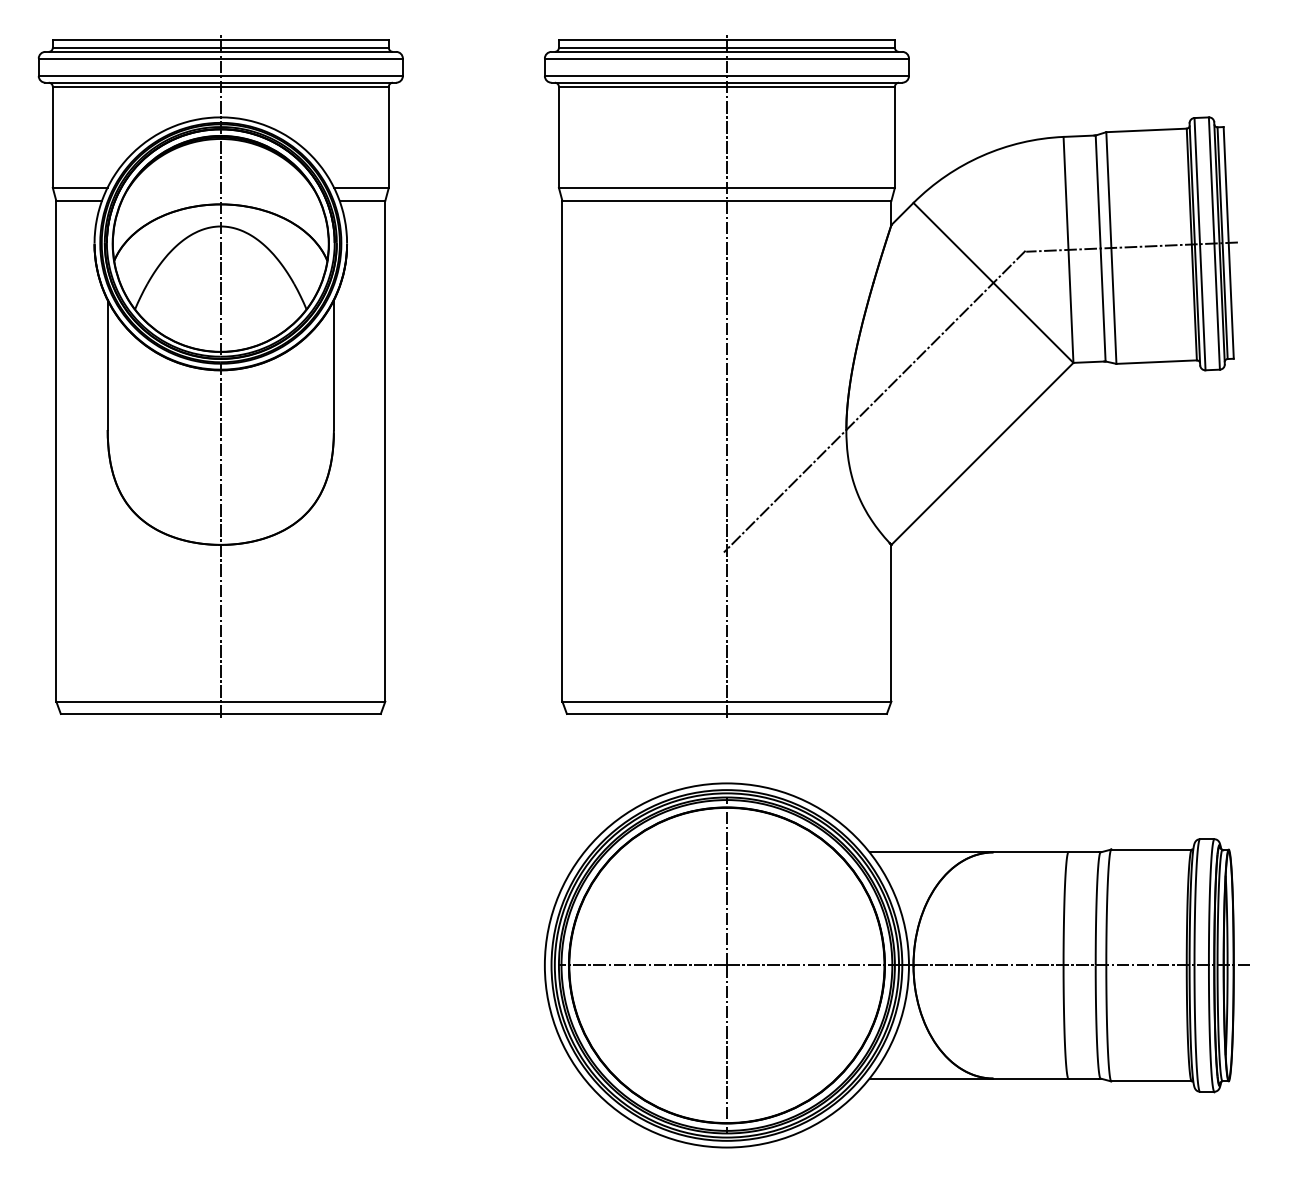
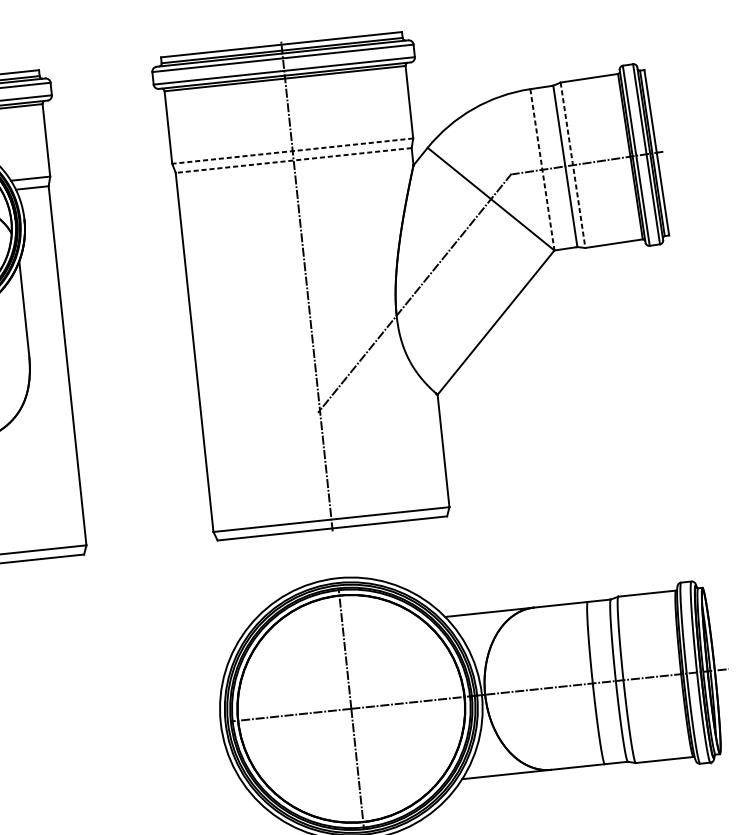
line: (726, 187) -> (292, 150), solid -> dashed
line: (726, 200) -> (293, 160), solid -> dashed
line: (1111, 248) -> (573, 165), solid -> dashed
line: (1068, 250) -> (542, 170), solid -> dashed

